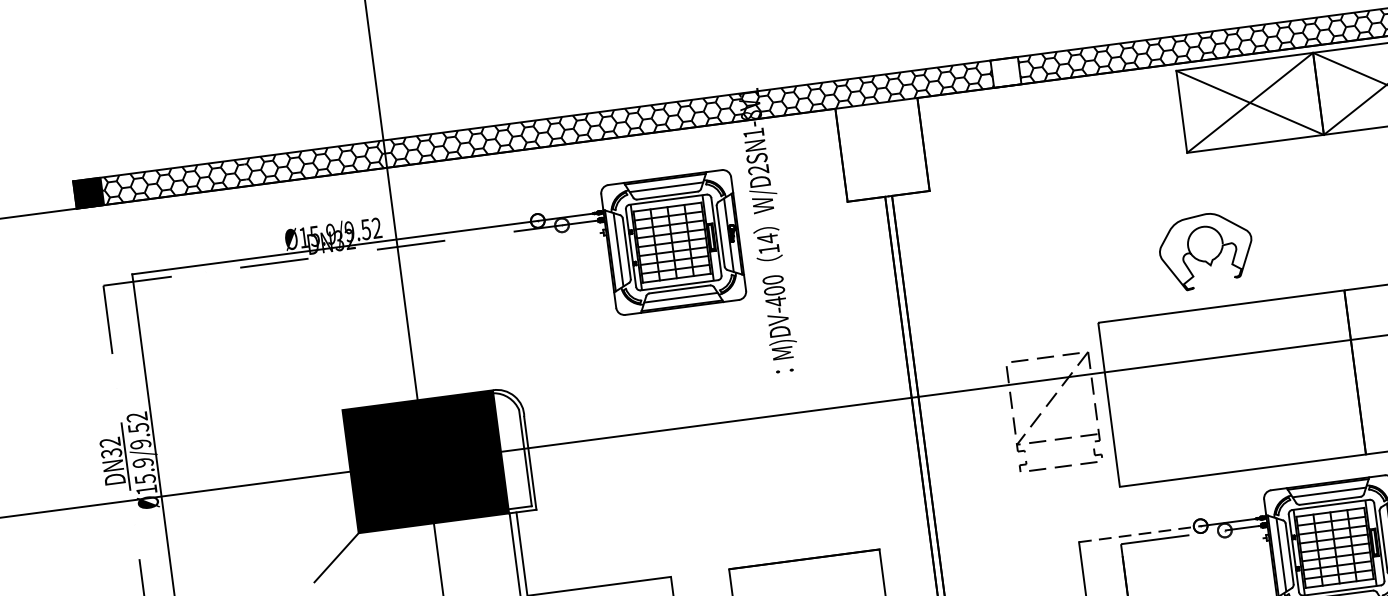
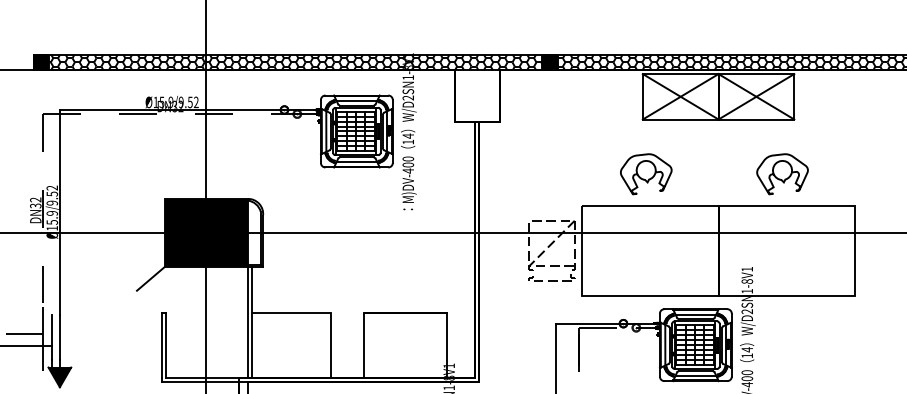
fill: (1005, 72) -> (549, 62), added
line: (1139, 533) -> (589, 323), dashed -> solid

